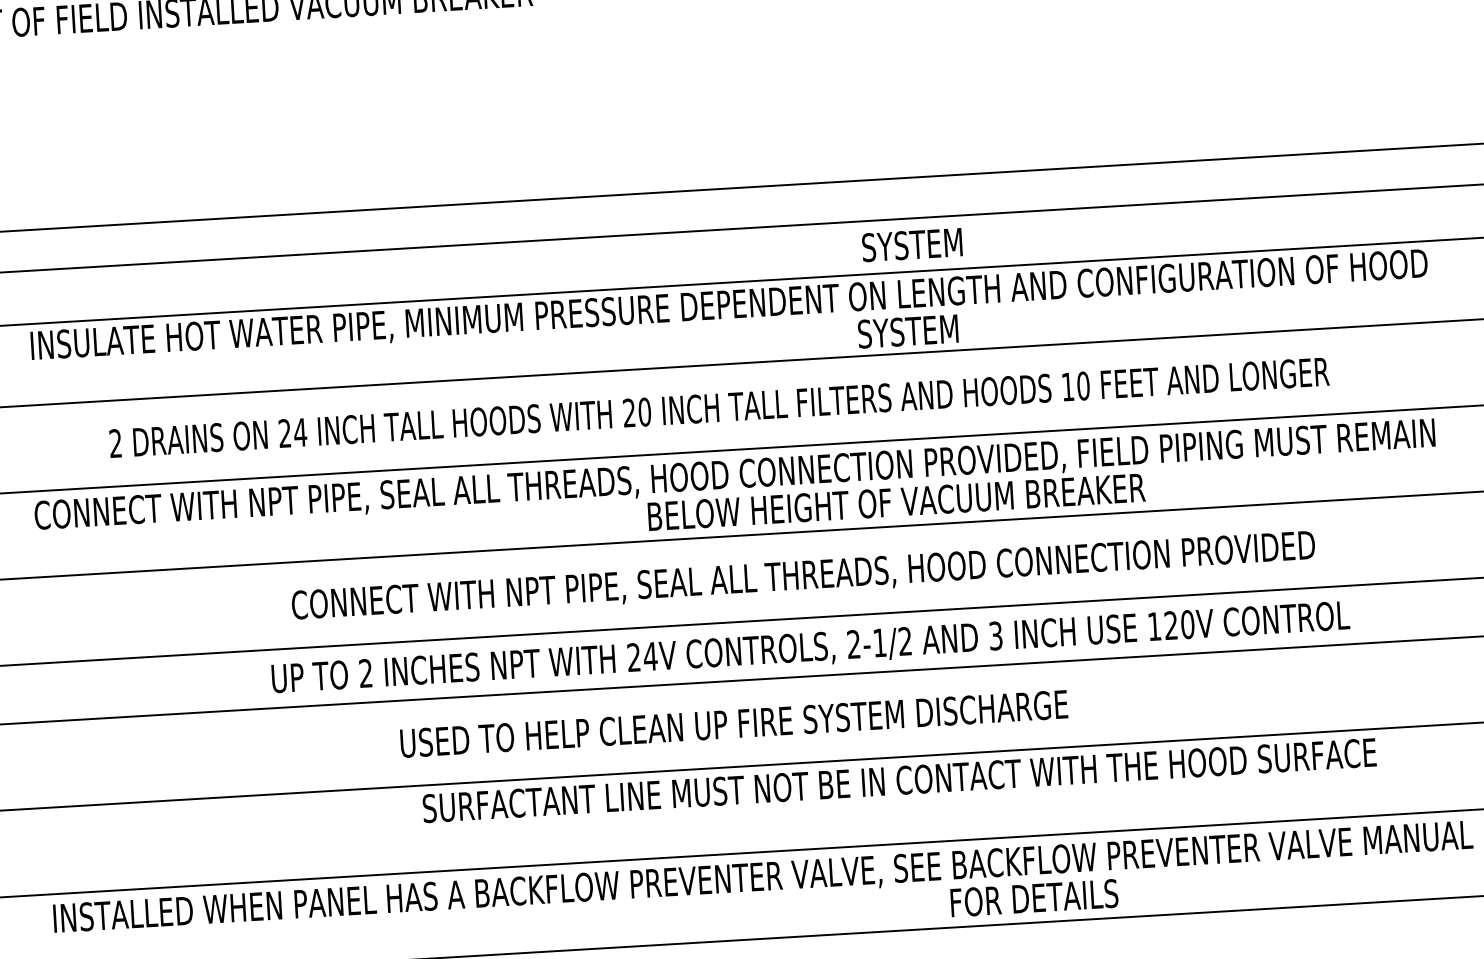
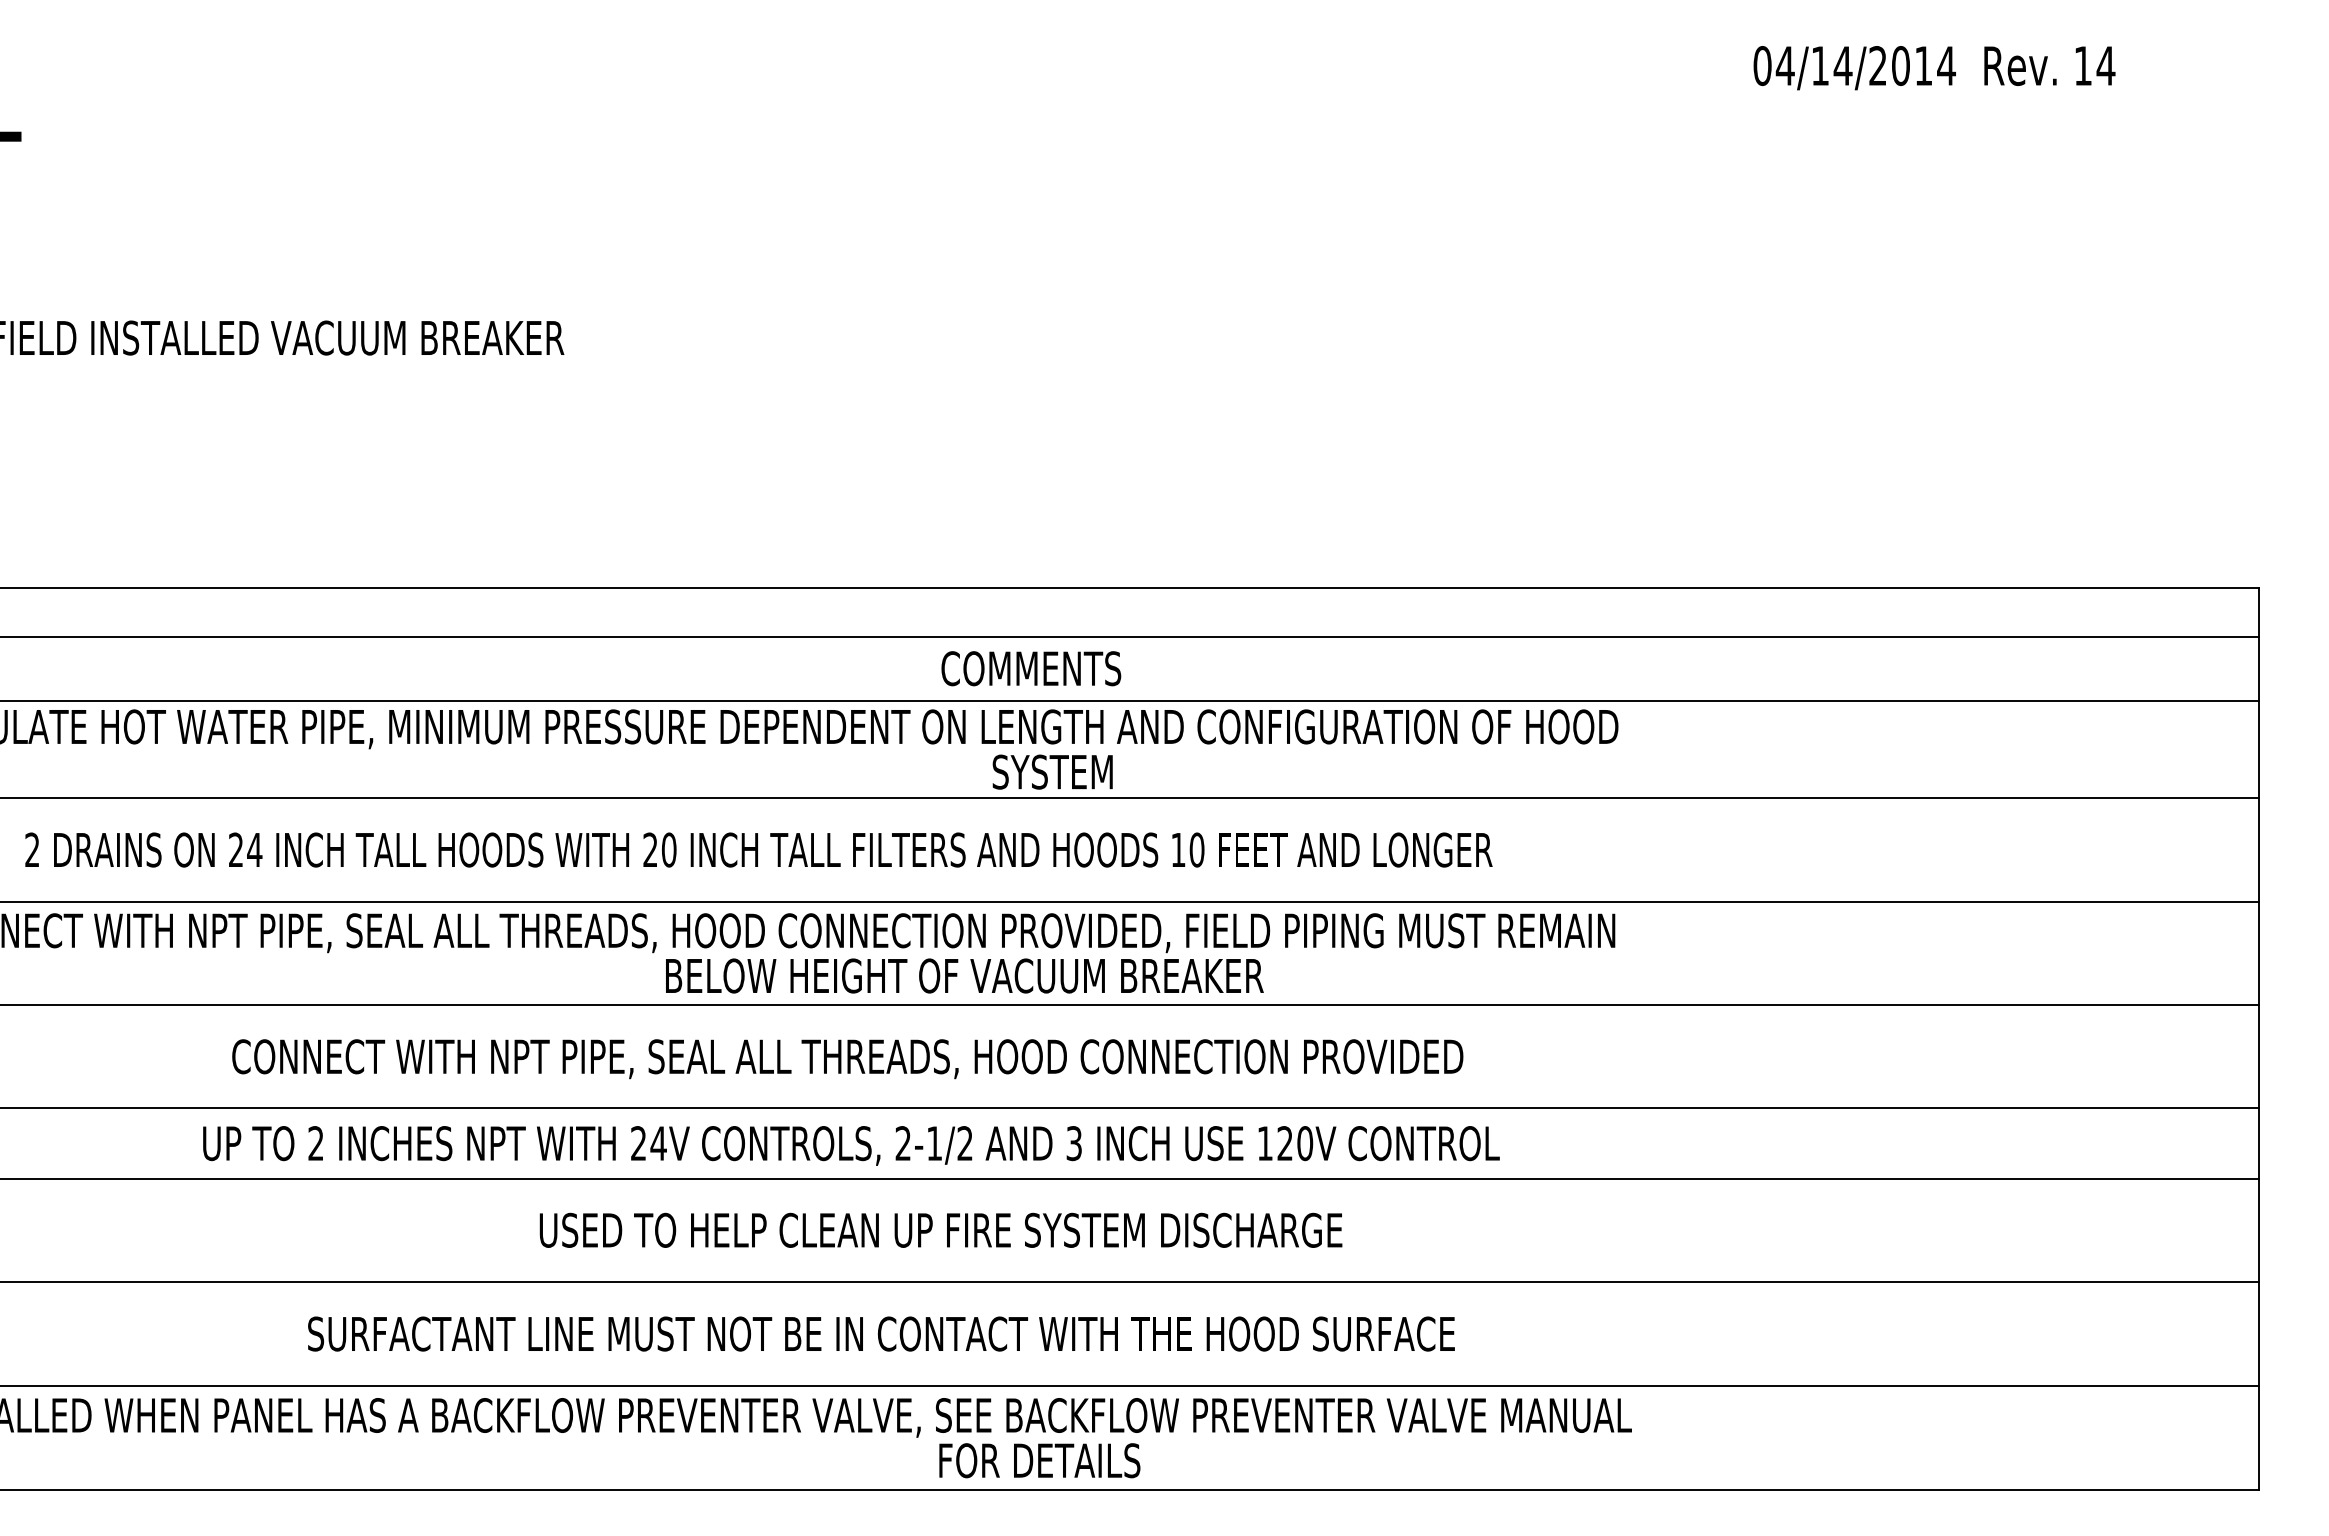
text: (936, 243) -> (1031, 668), SYSTEM -> COMMENTS
text: (907, 331) -> (1052, 771), moved
text: (733, 723) -> (940, 1229), moved
text: (899, 780) -> (881, 1333), moved
text: (1034, 898) -> (1039, 1460), moved

